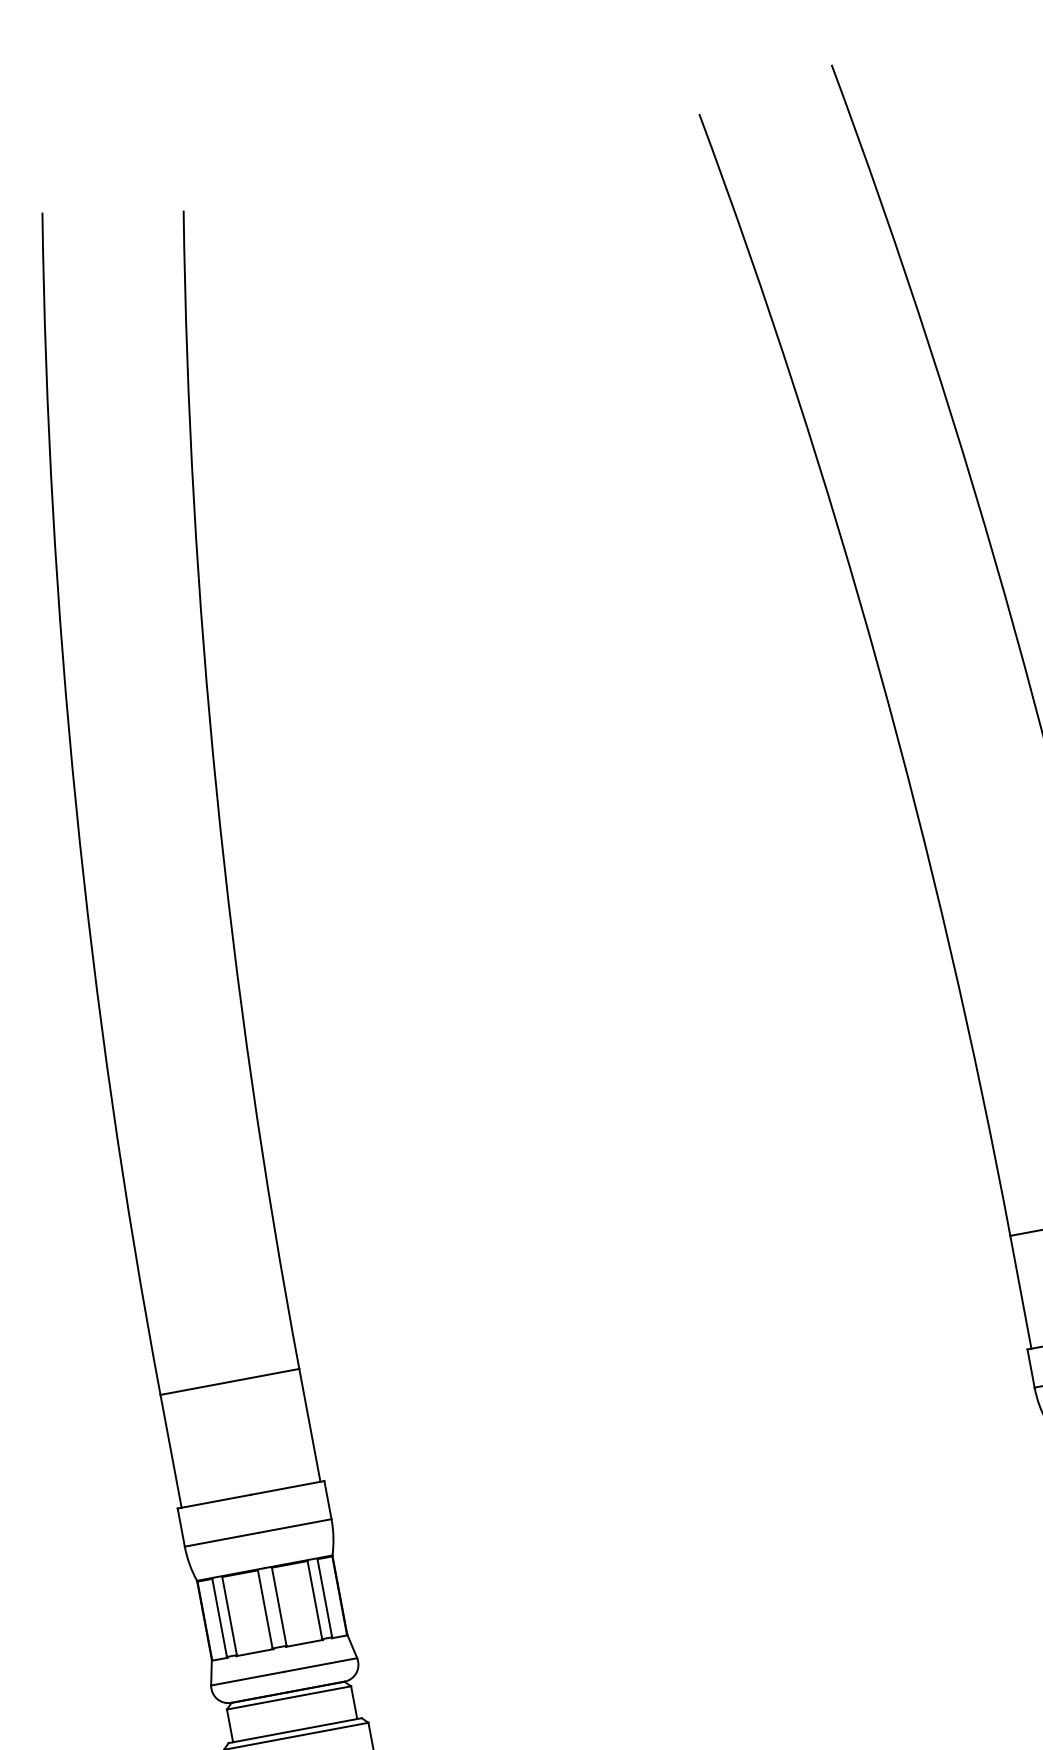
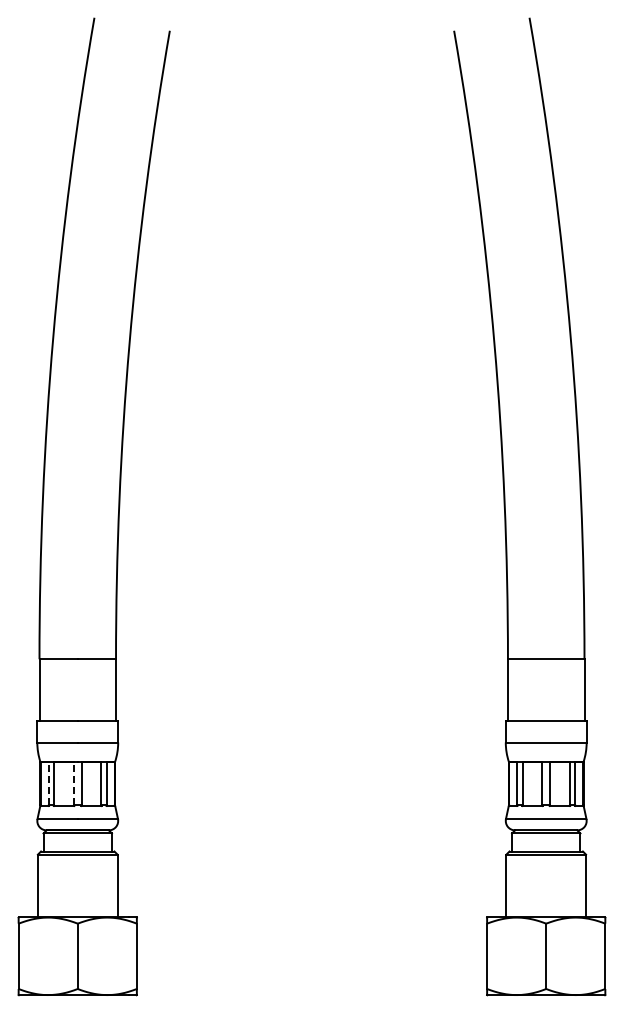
line: (264, 1608) -> (73, 783), solid -> dashed
line: (219, 1617) -> (48, 783), solid -> dashed

